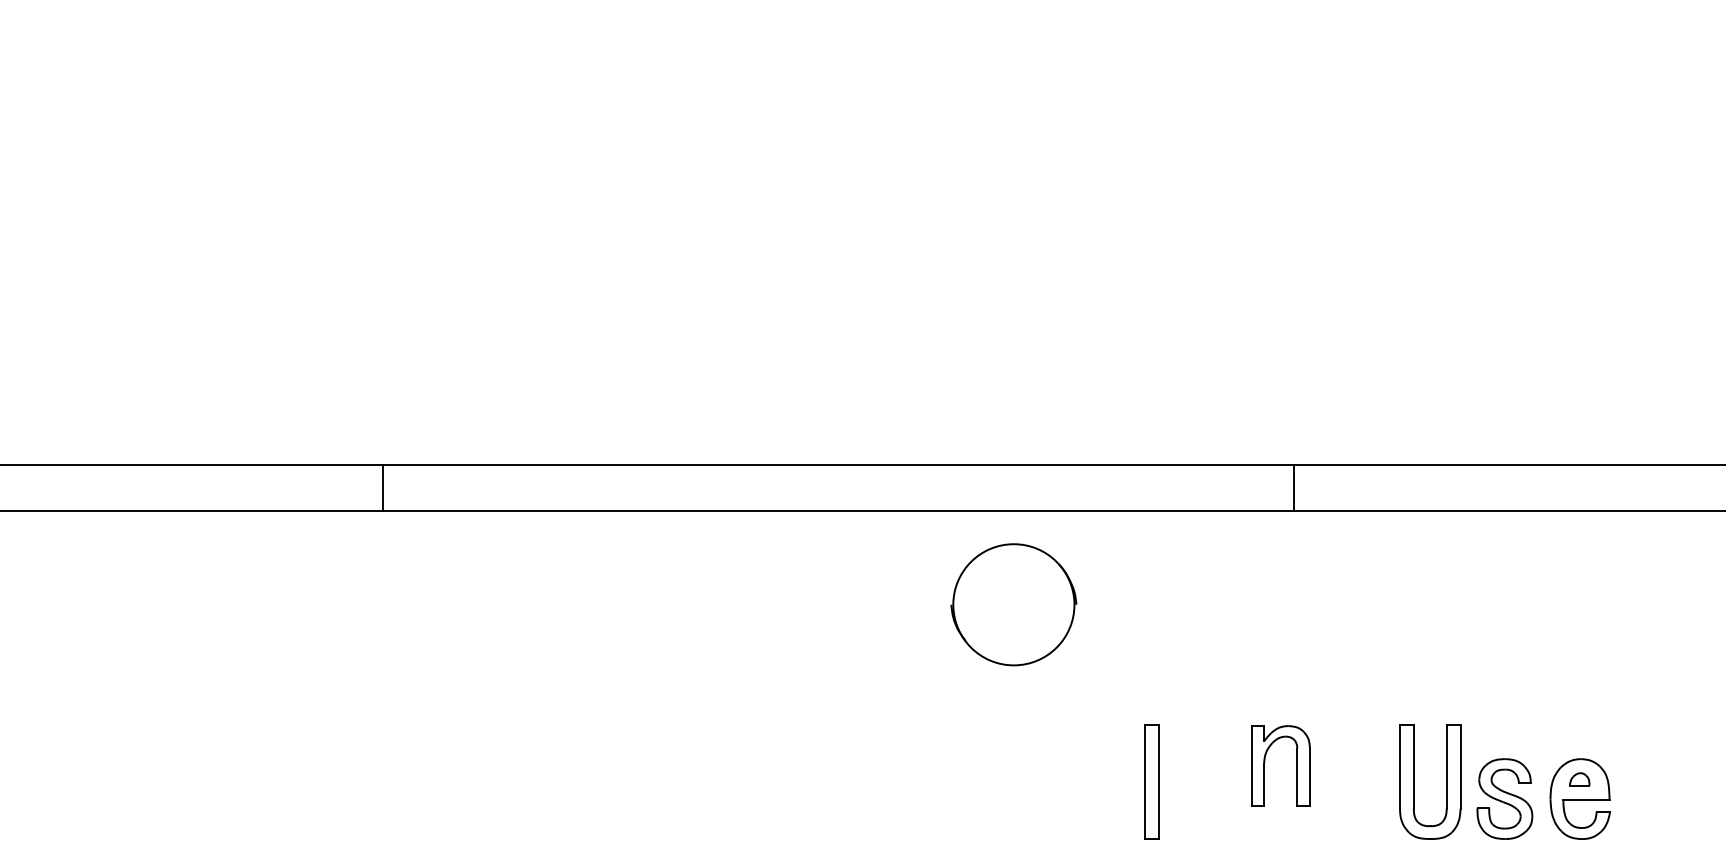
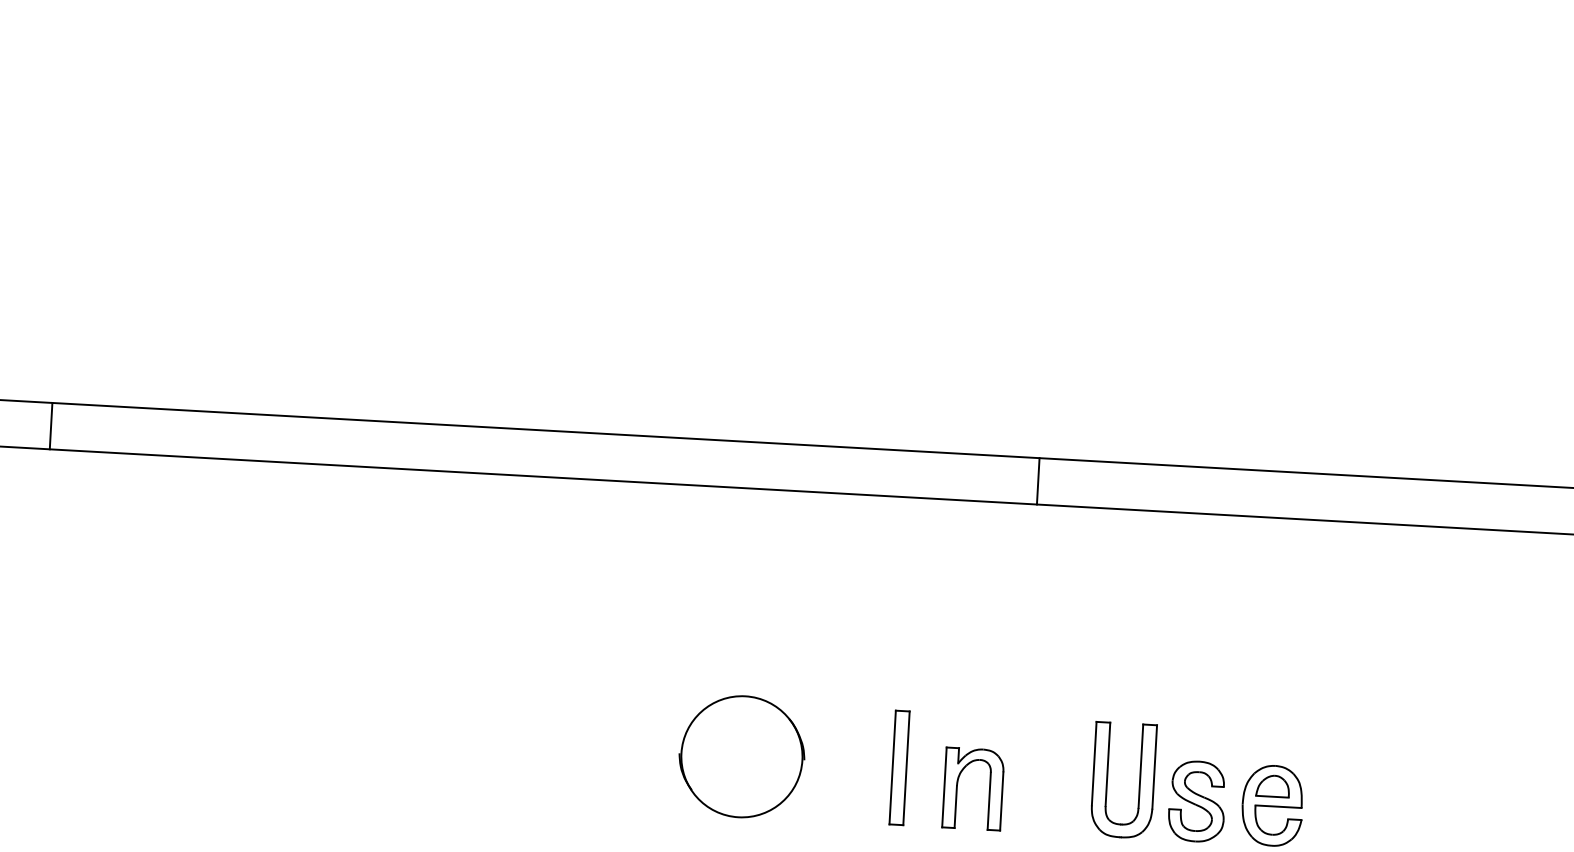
line: (382, 488) -> (50, 426), moved
line: (1294, 488) -> (1038, 481), moved
part: (1013, 604) -> (741, 756), moved
part: (1265, 763) -> (958, 785), moved
part: (1579, 779) -> (1272, 786), size x1.67
part: (1151, 781) -> (899, 767), moved

